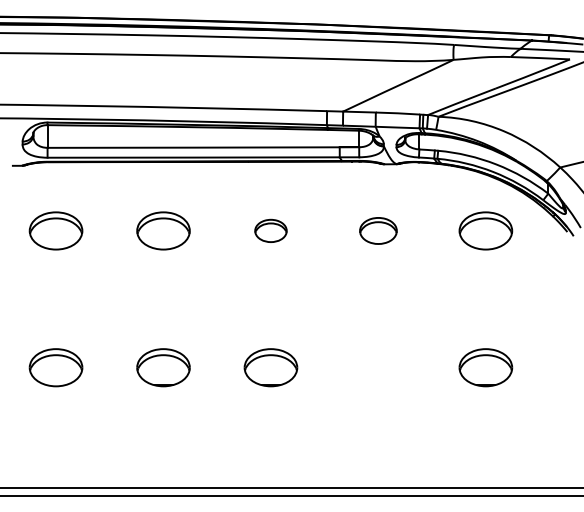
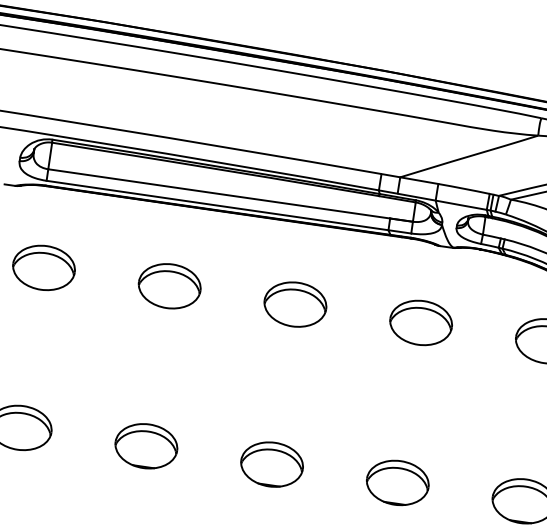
part: (270, 230) -> (294, 304), size x1.67
part: (378, 230) -> (421, 322), size x1.43
part: (378, 367) -> (397, 482), added

